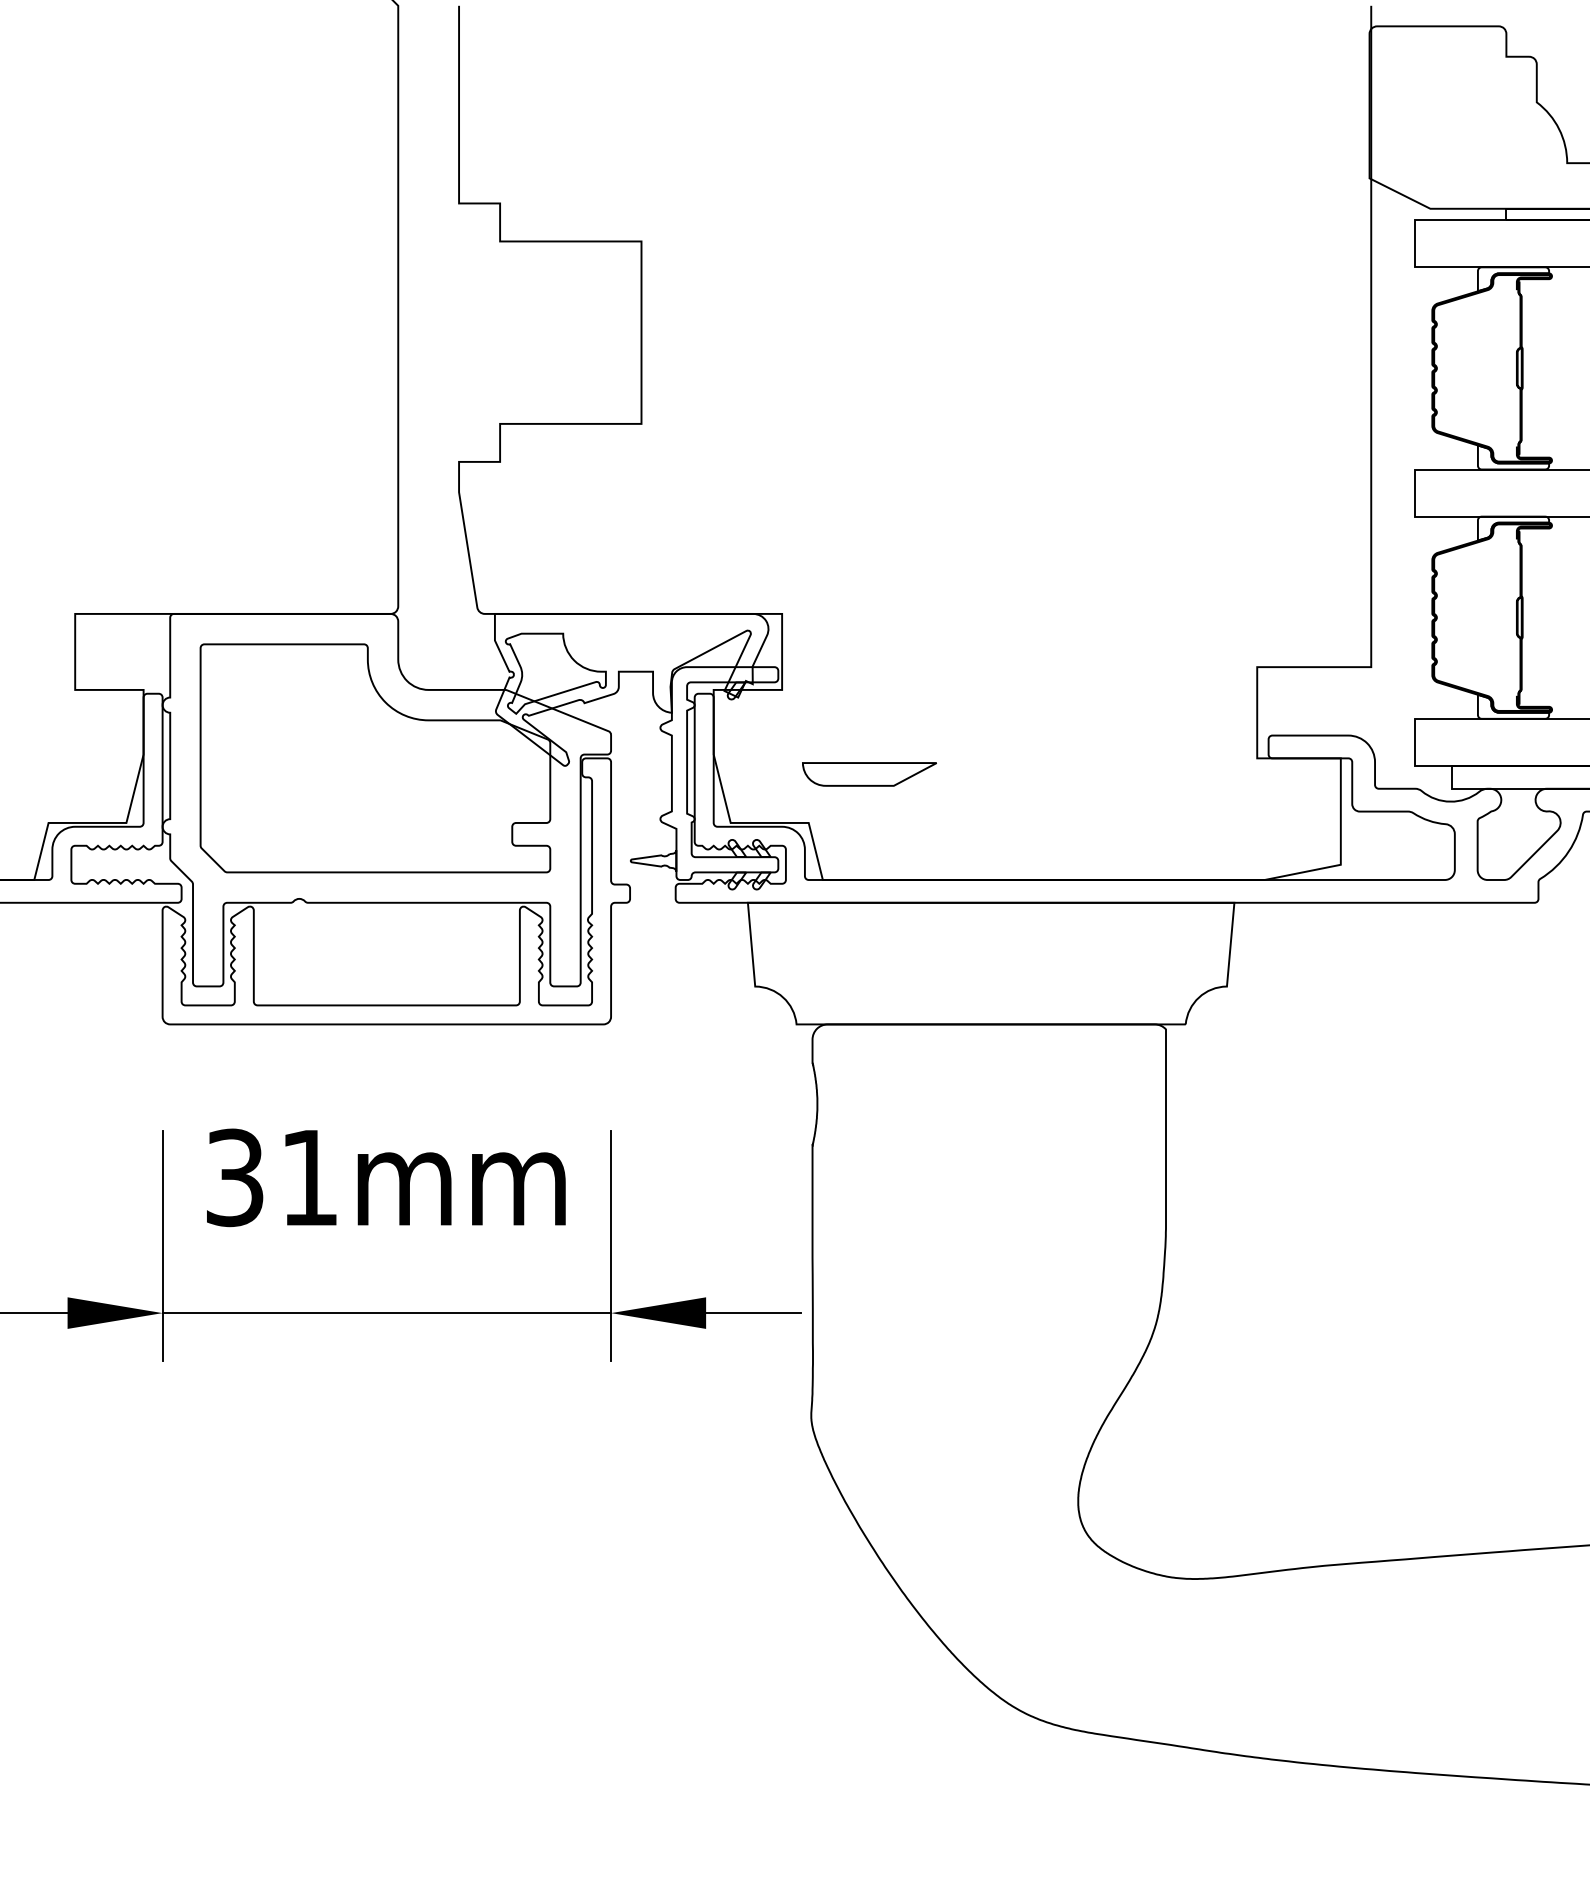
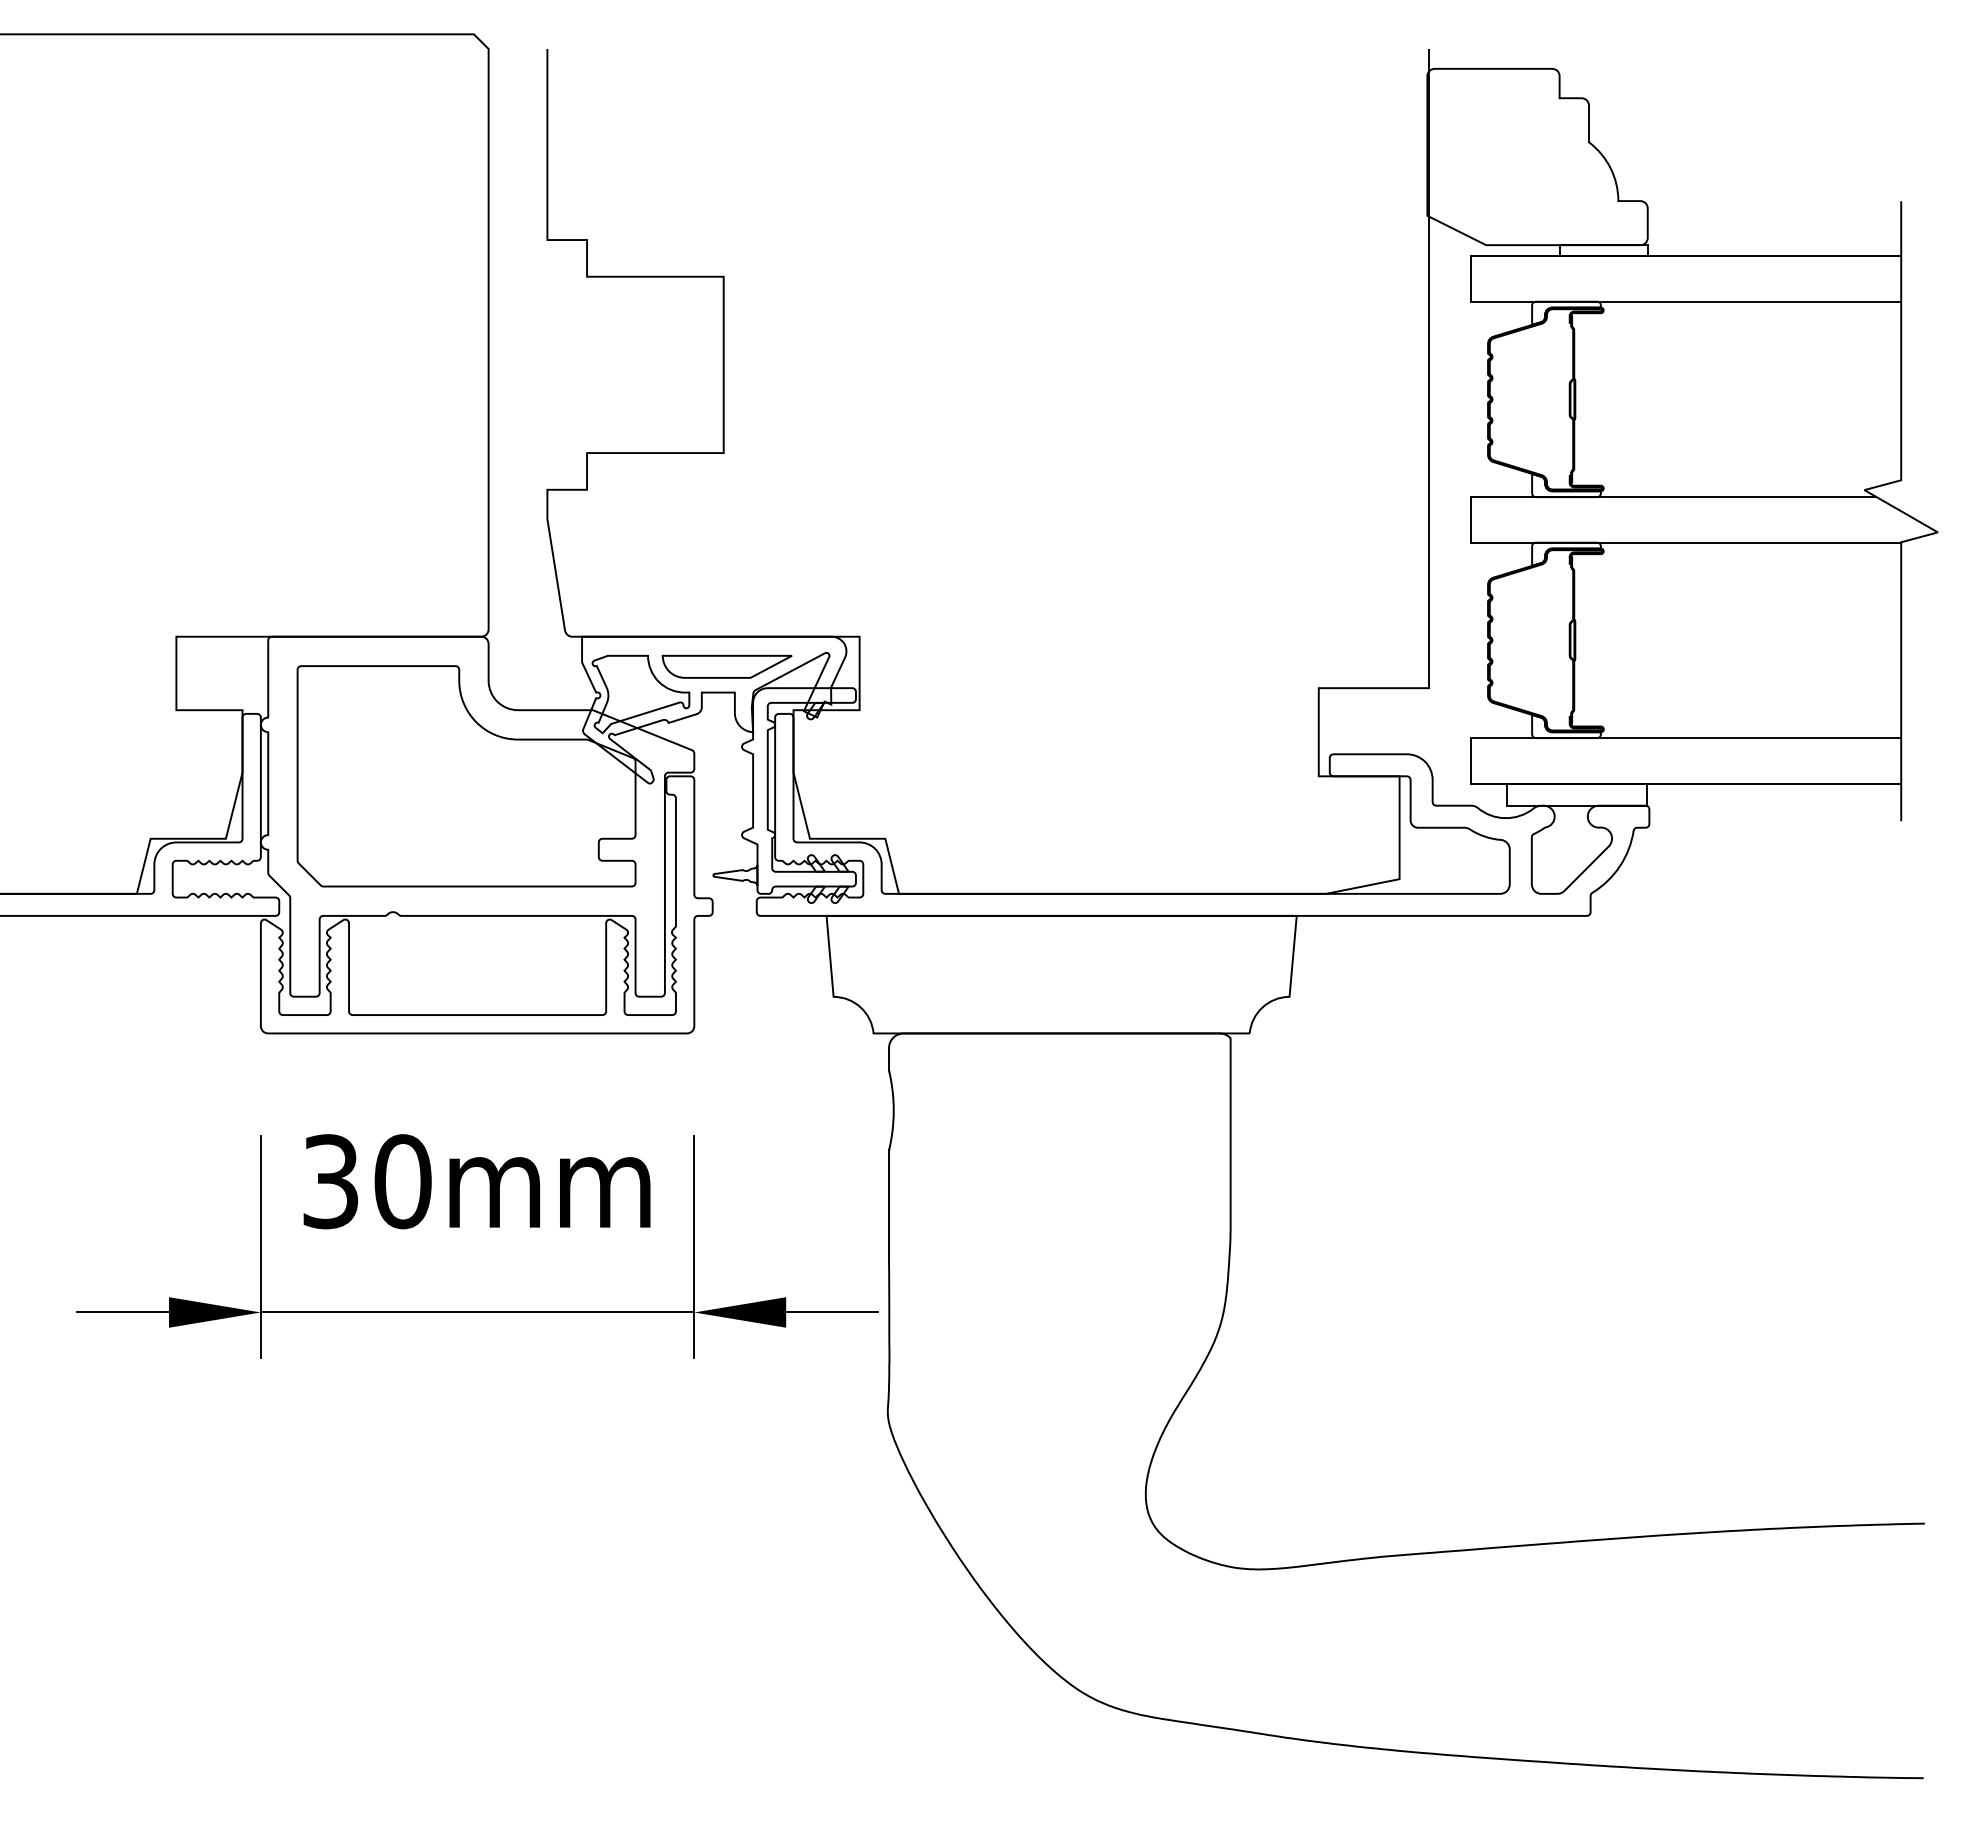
part: (868, 774) -> (726, 666), moved
text: (309, 1177) -> (402, 1181), 31mm -> 30mm

